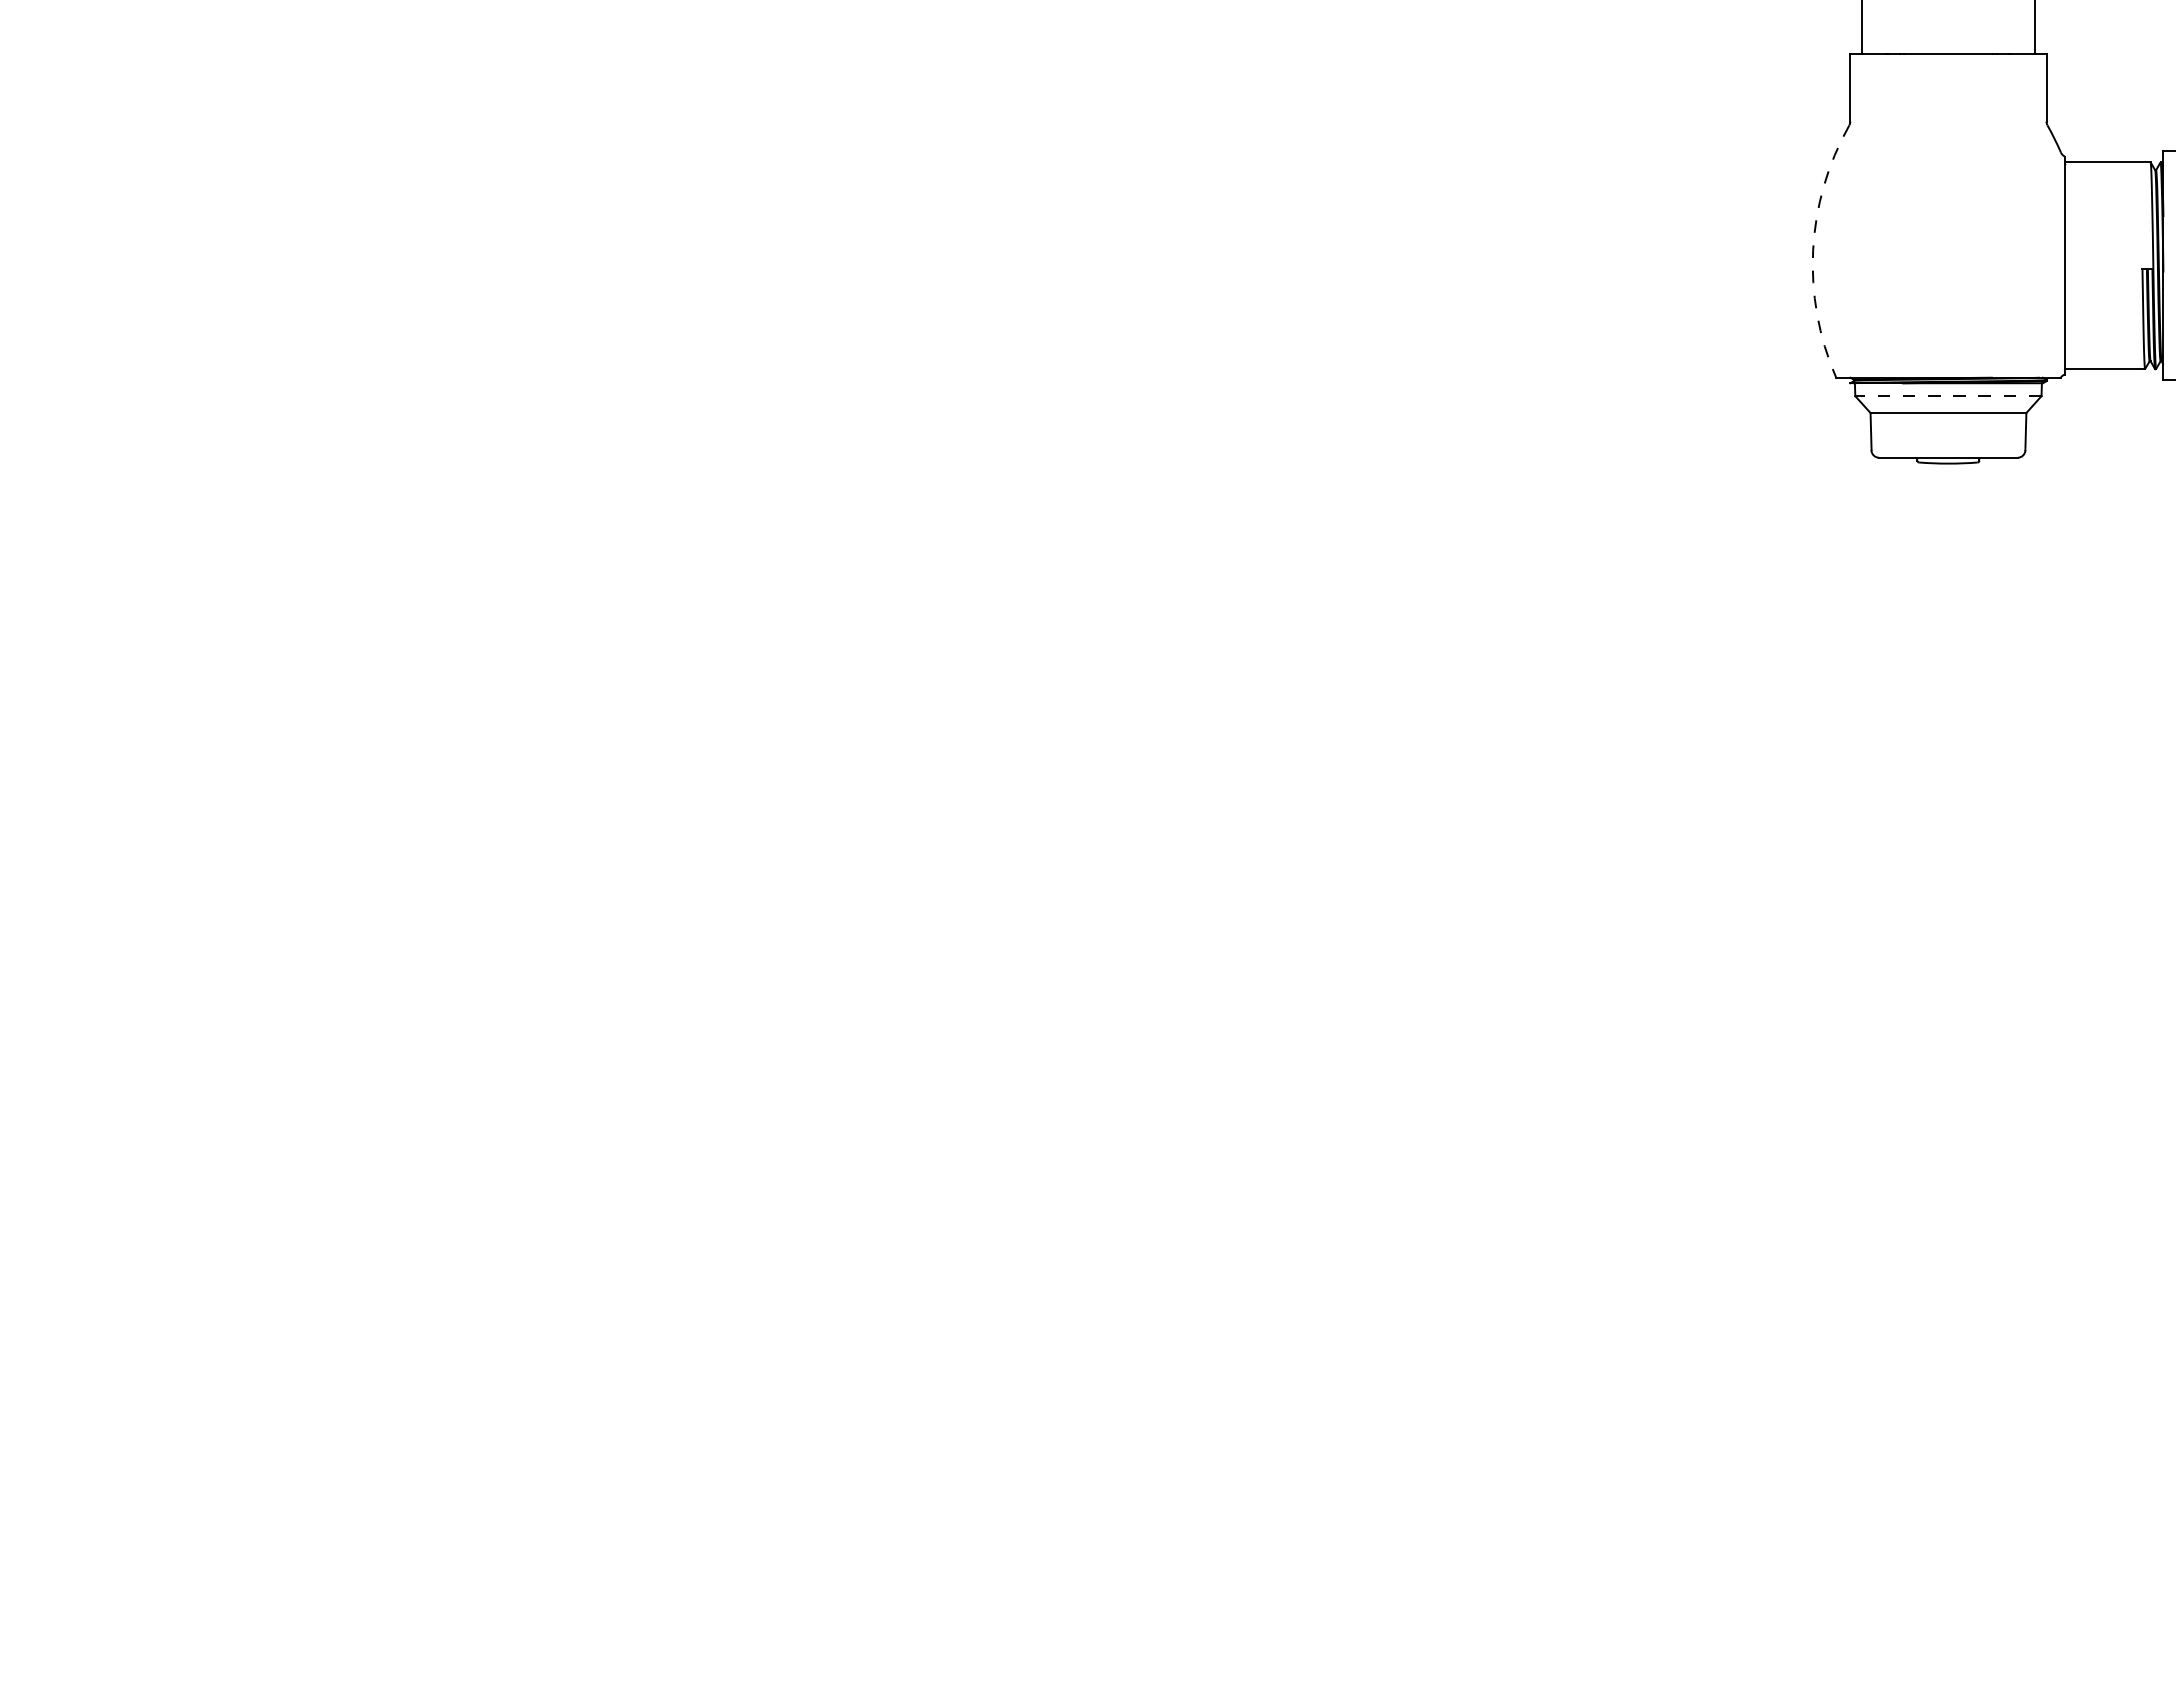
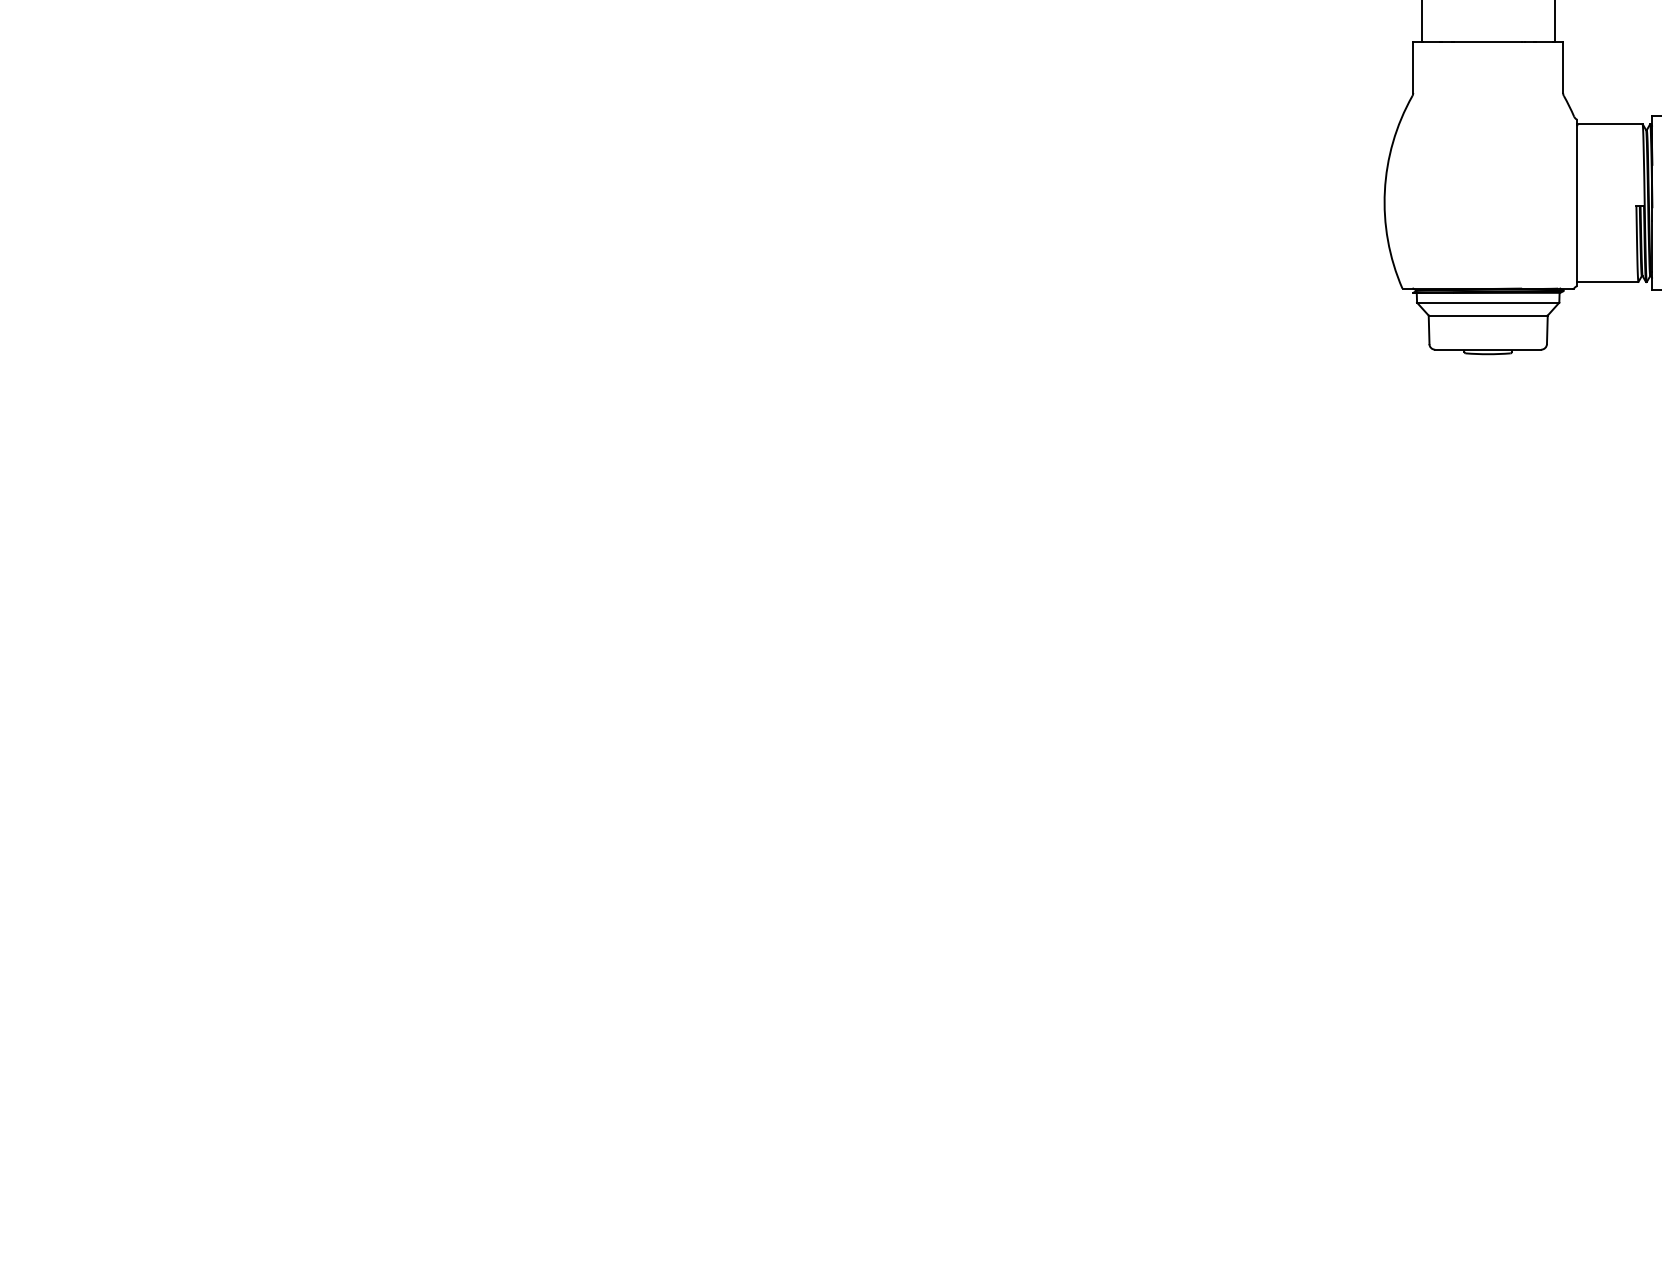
arc: (1813, 250) -> (1385, 191), dashed -> solid
line: (1947, 396) -> (1487, 302), dashed -> solid

